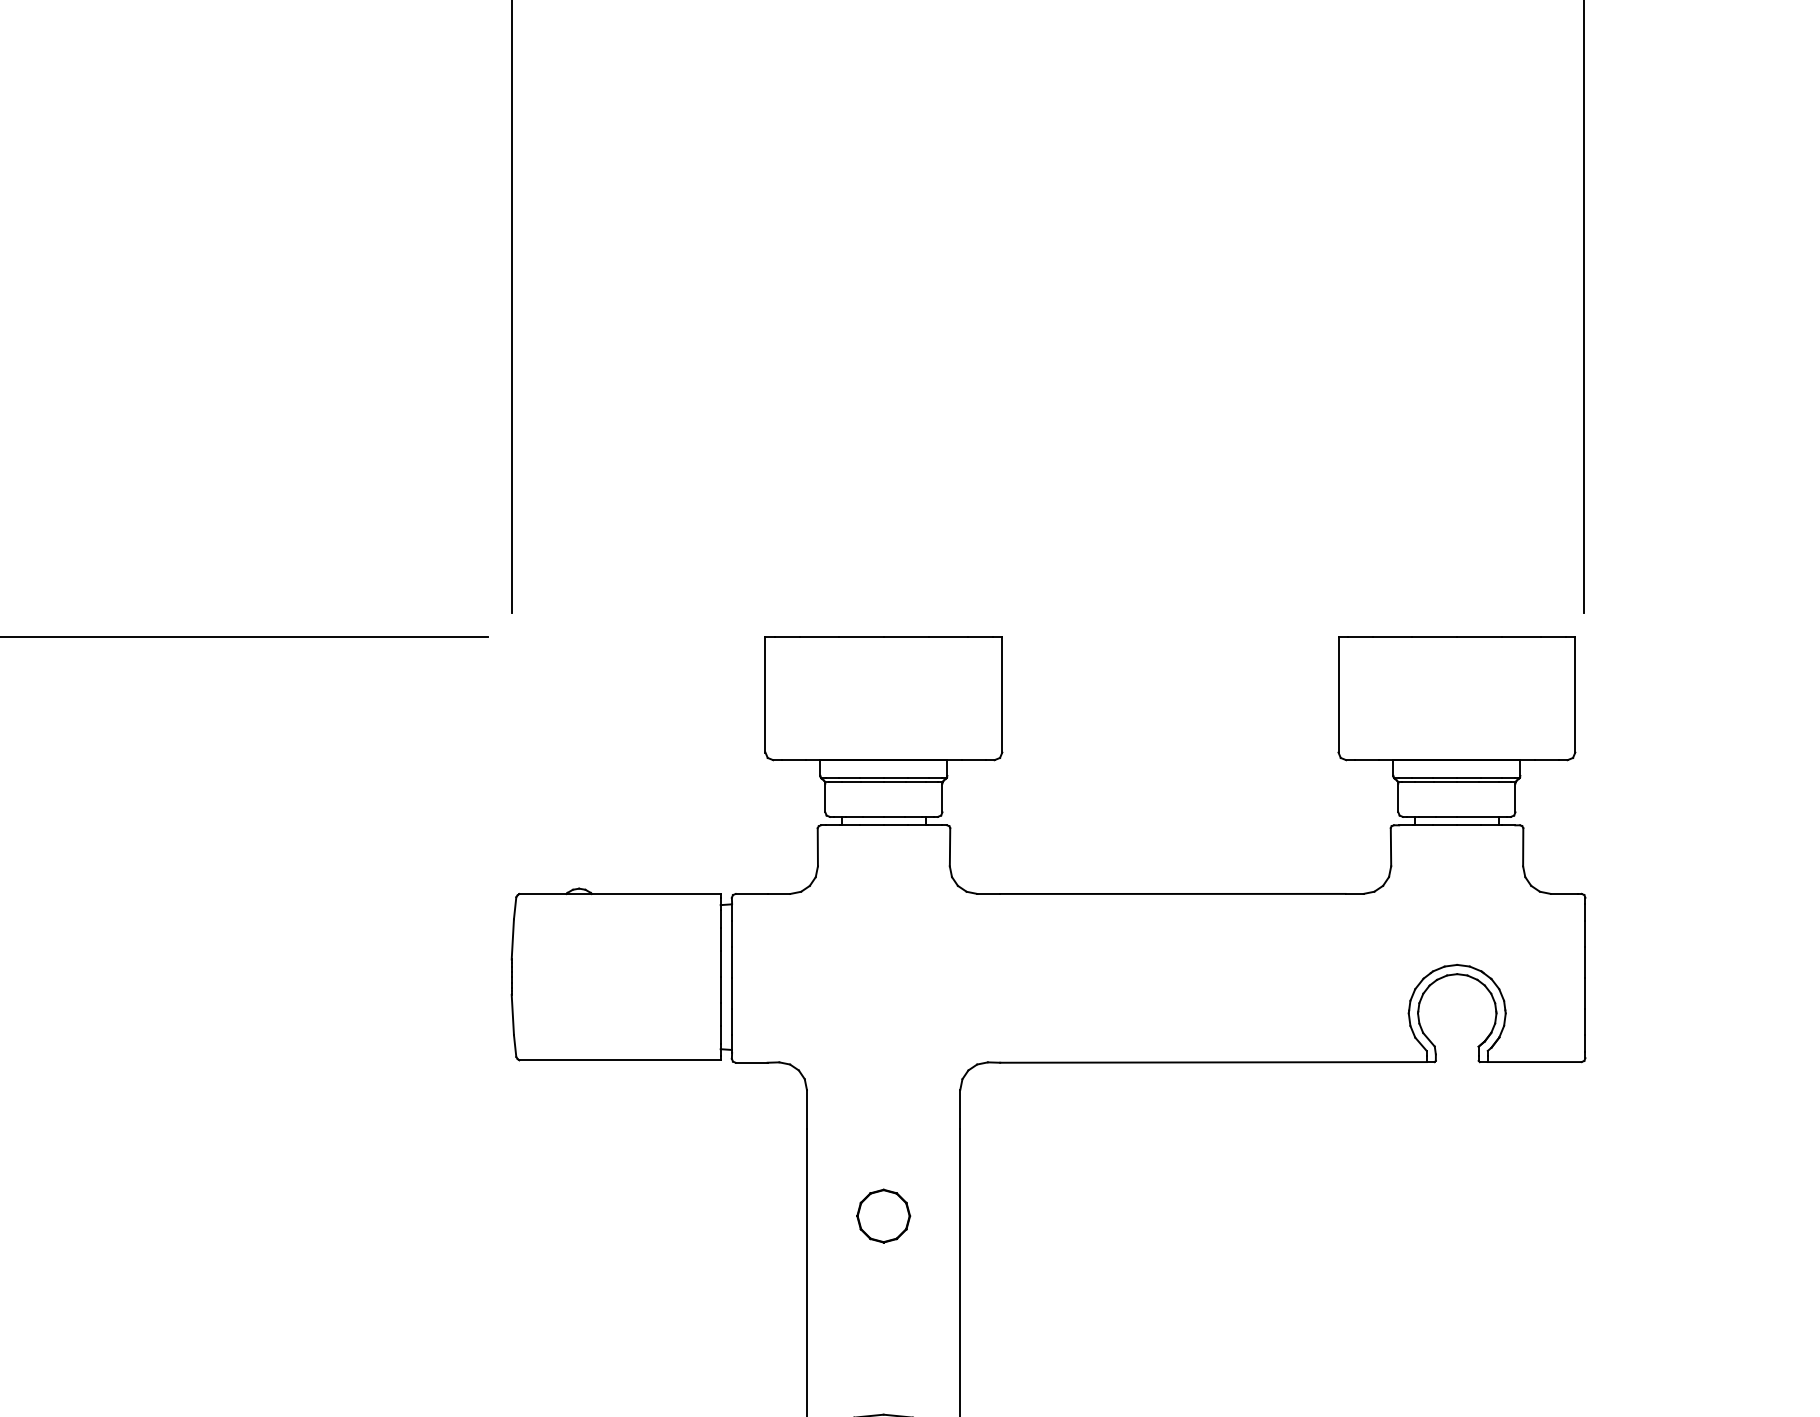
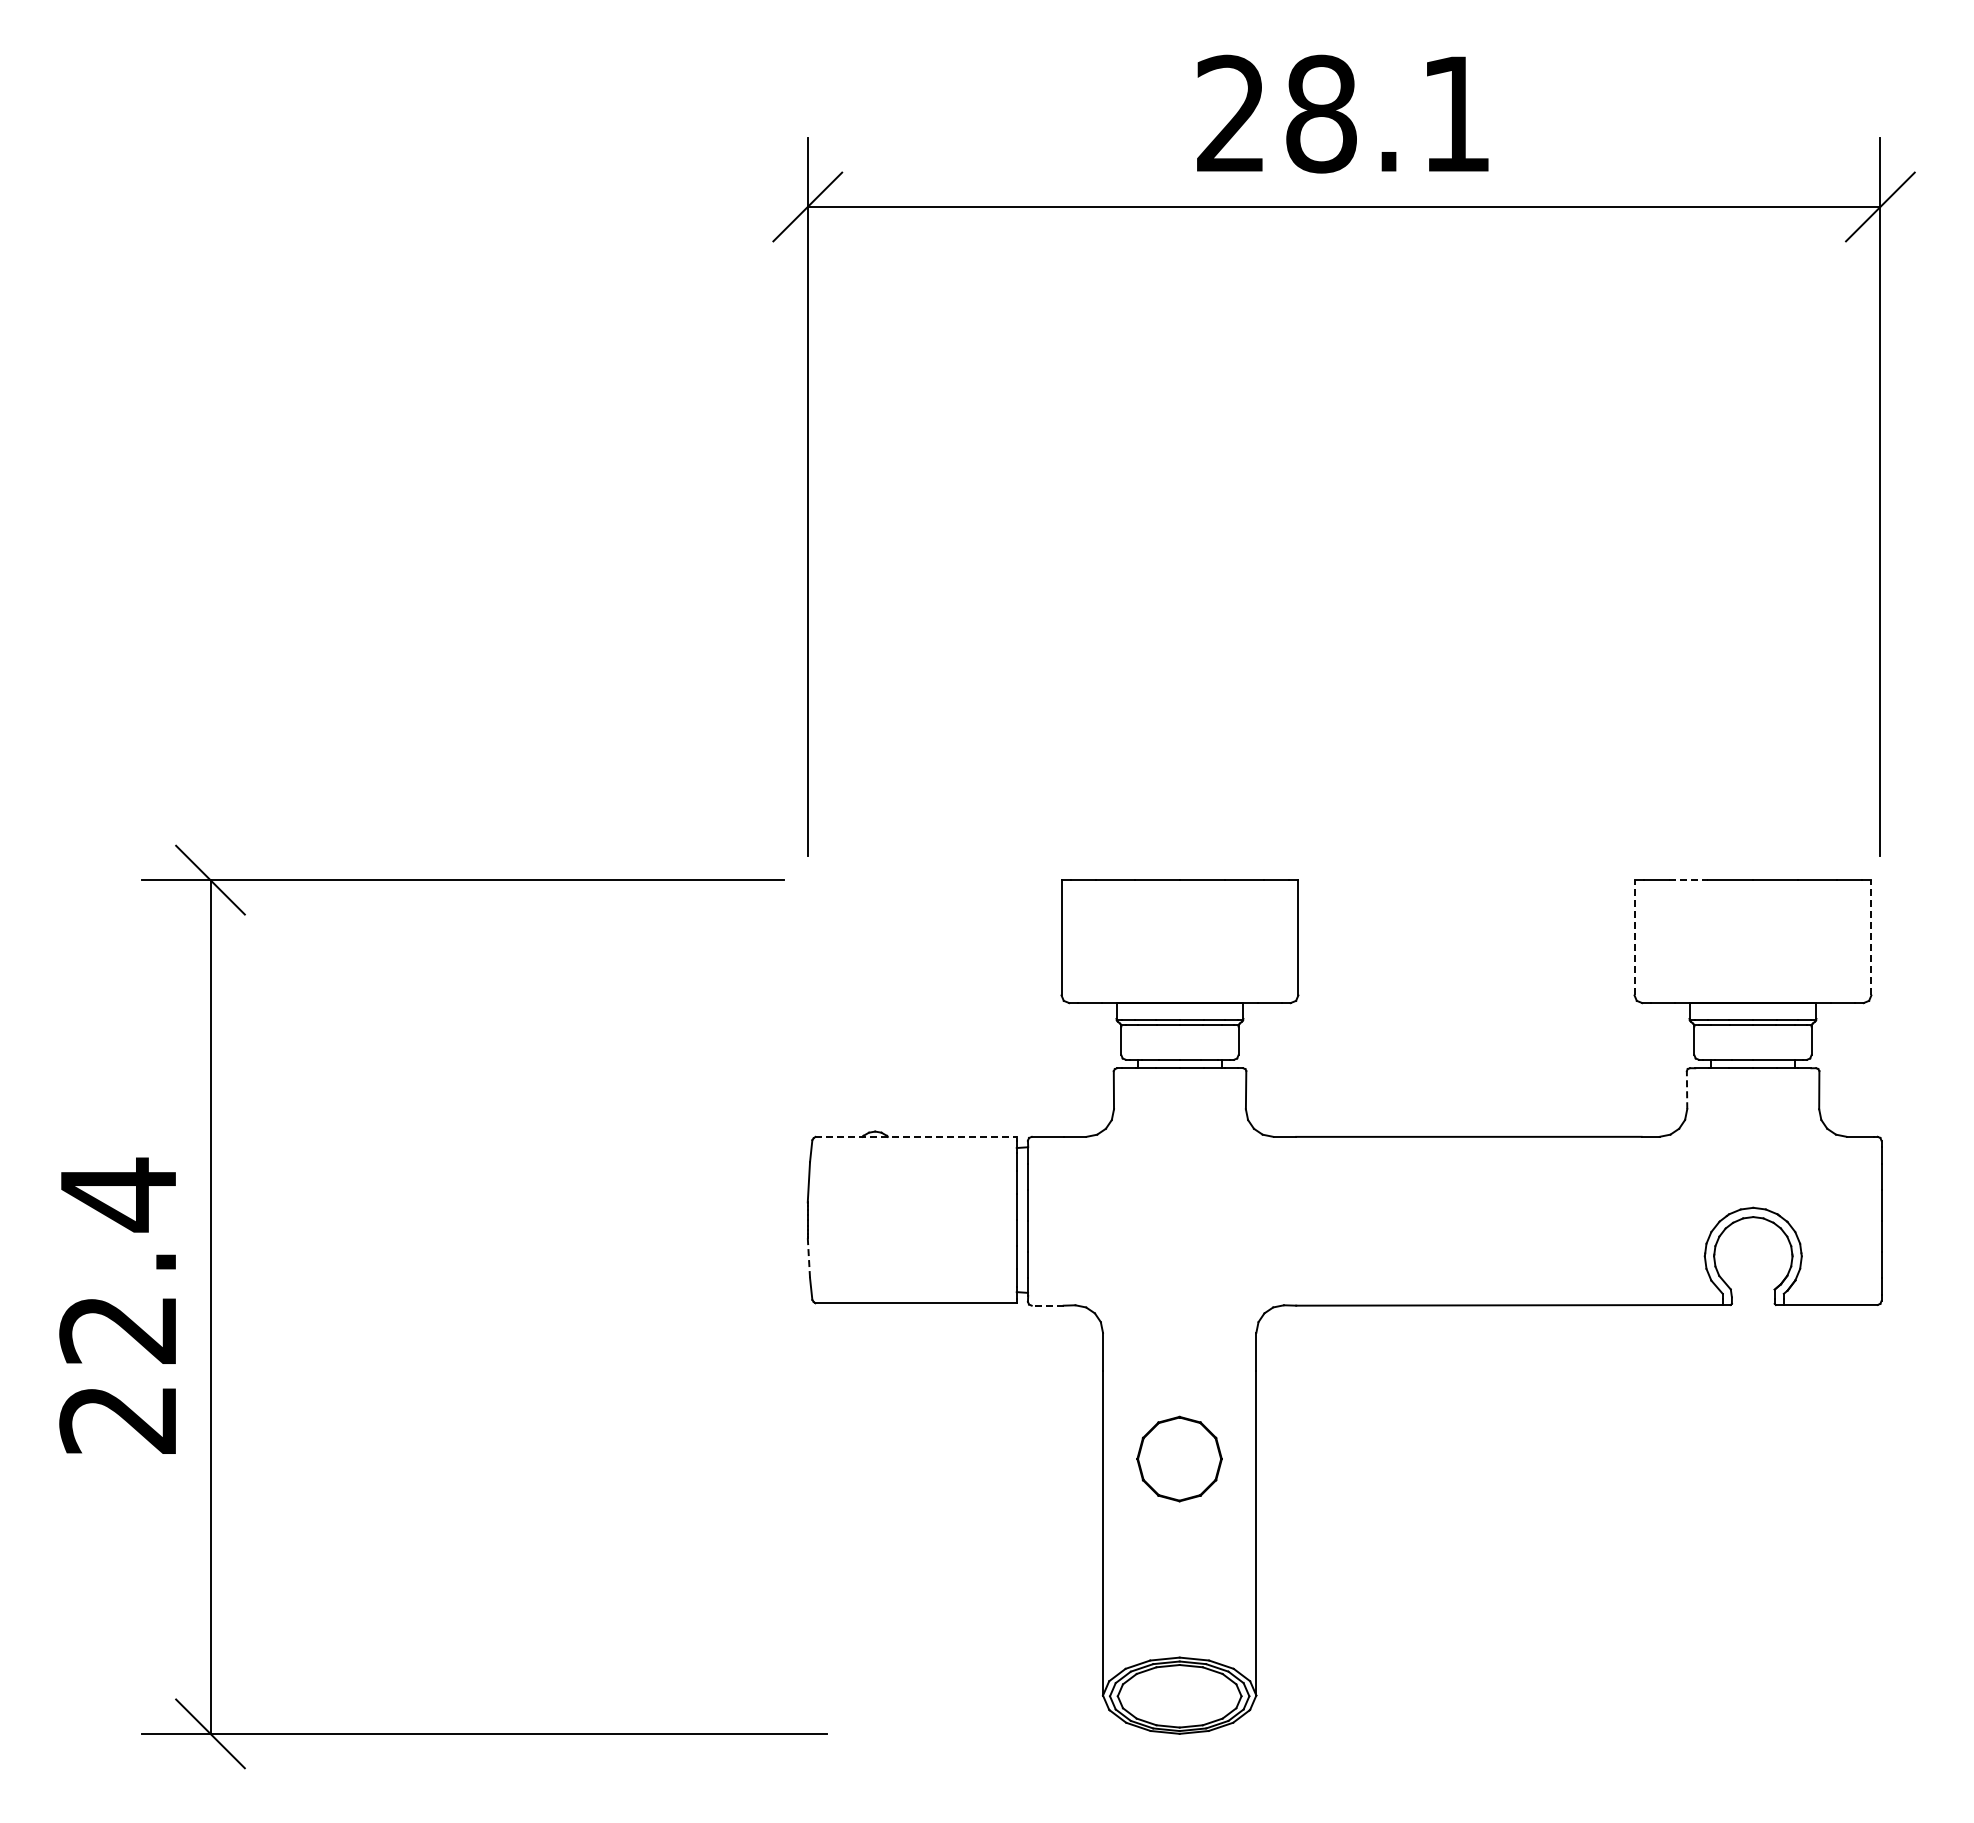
line: (1392, 637) -> (1688, 880), solid -> dashed
line: (1338, 694) -> (1634, 937), solid -> dashed
line: (1575, 694) -> (1871, 937), solid -> dashed
line: (1391, 846) -> (1687, 1089), solid -> dashed
line: (620, 893) -> (916, 1136), solid -> dashed
line: (512, 1014) -> (808, 1257), solid -> dashed
line: (751, 1062) -> (1047, 1305), solid -> dashed
part: (883, 1215) -> (1179, 1458), size x1.6

